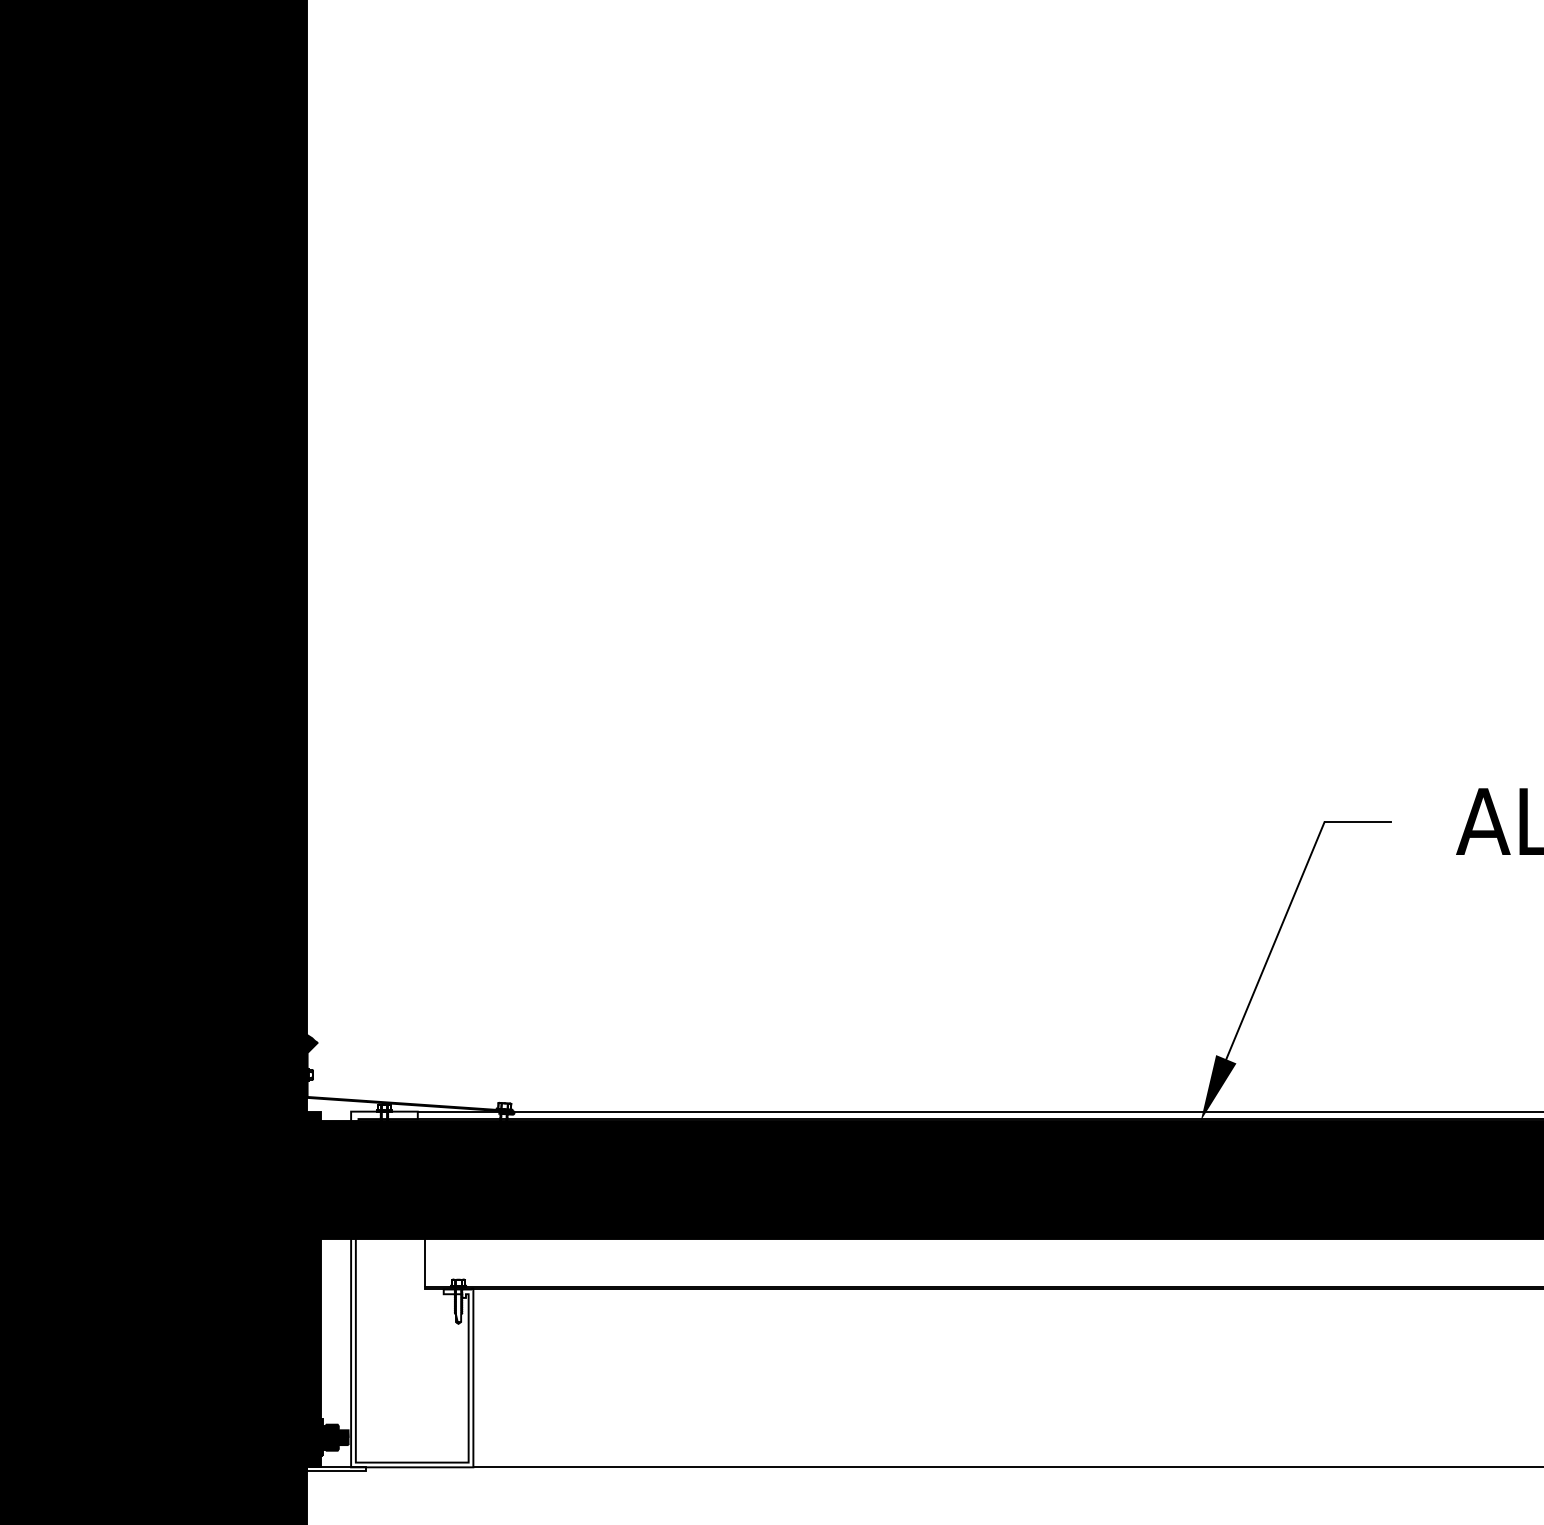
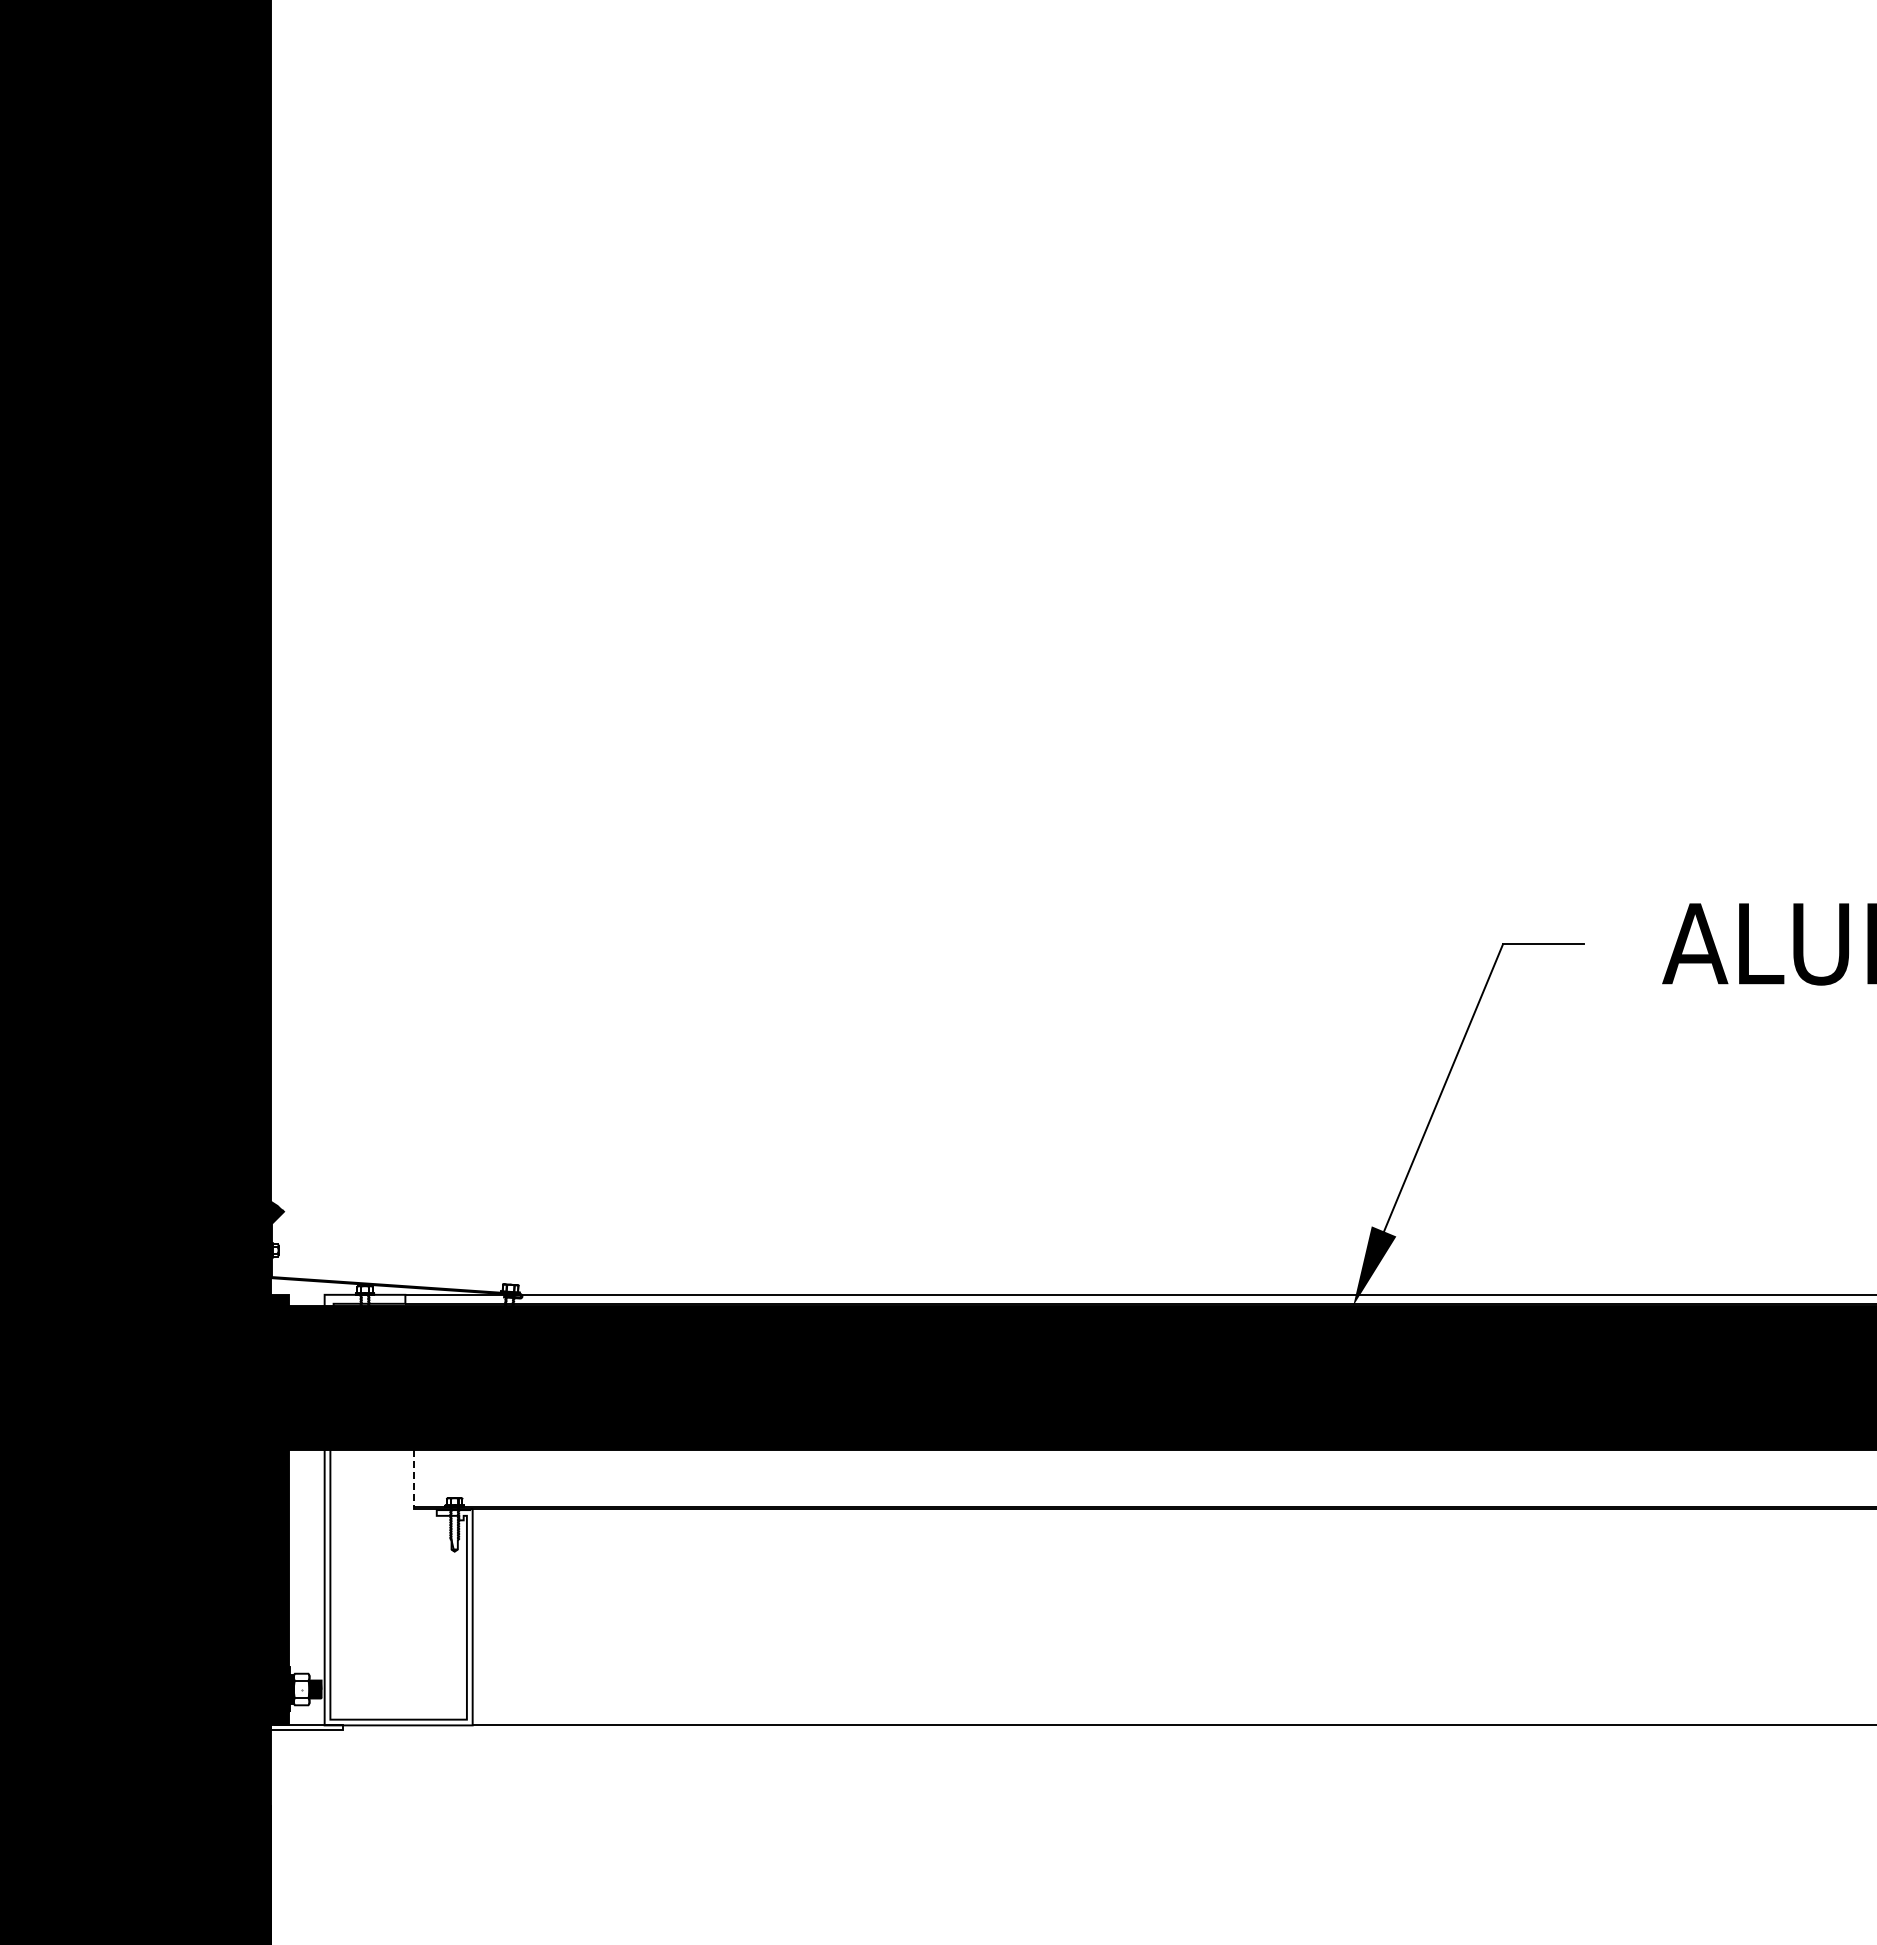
line: (425, 1263) -> (414, 1478), solid -> dashed
fill: (331, 1437) -> (301, 1689), removed

